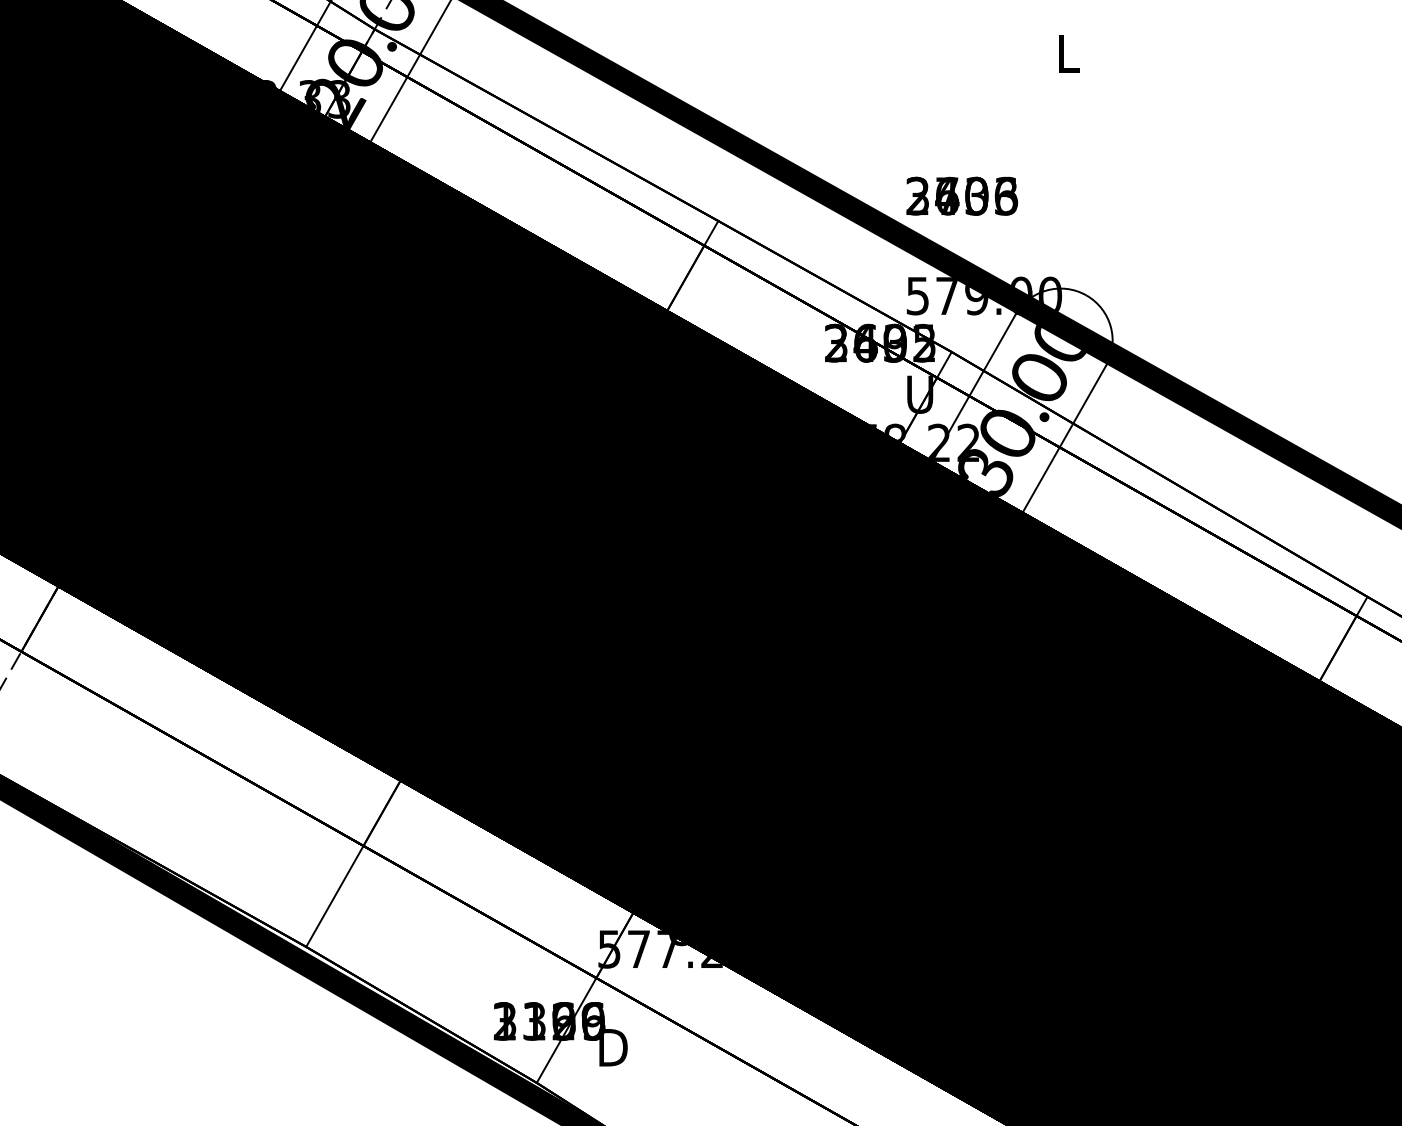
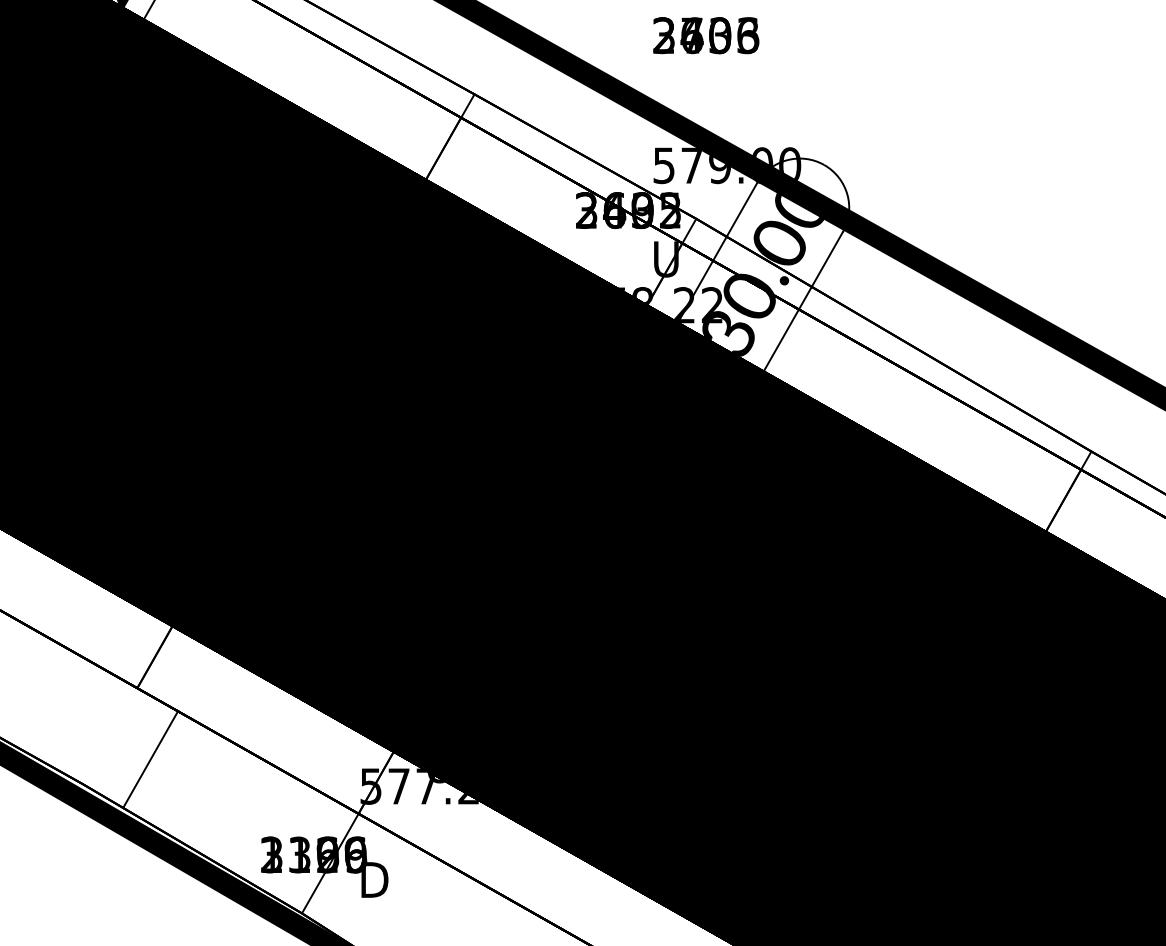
text: (962, 195) -> (706, 34), moved
line: (334, 895) -> (150, 758), moved

